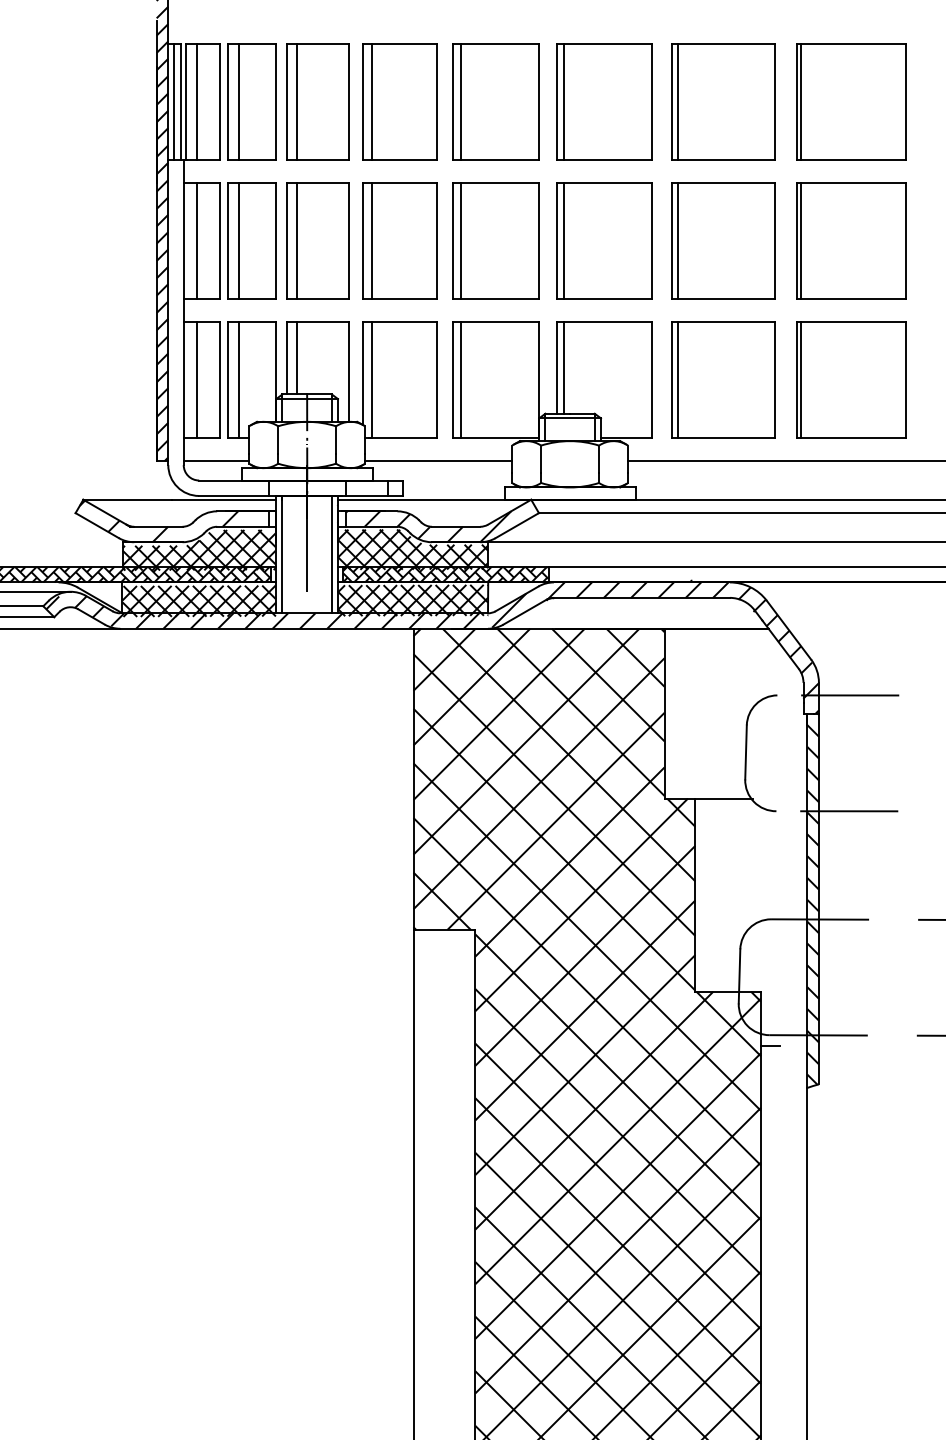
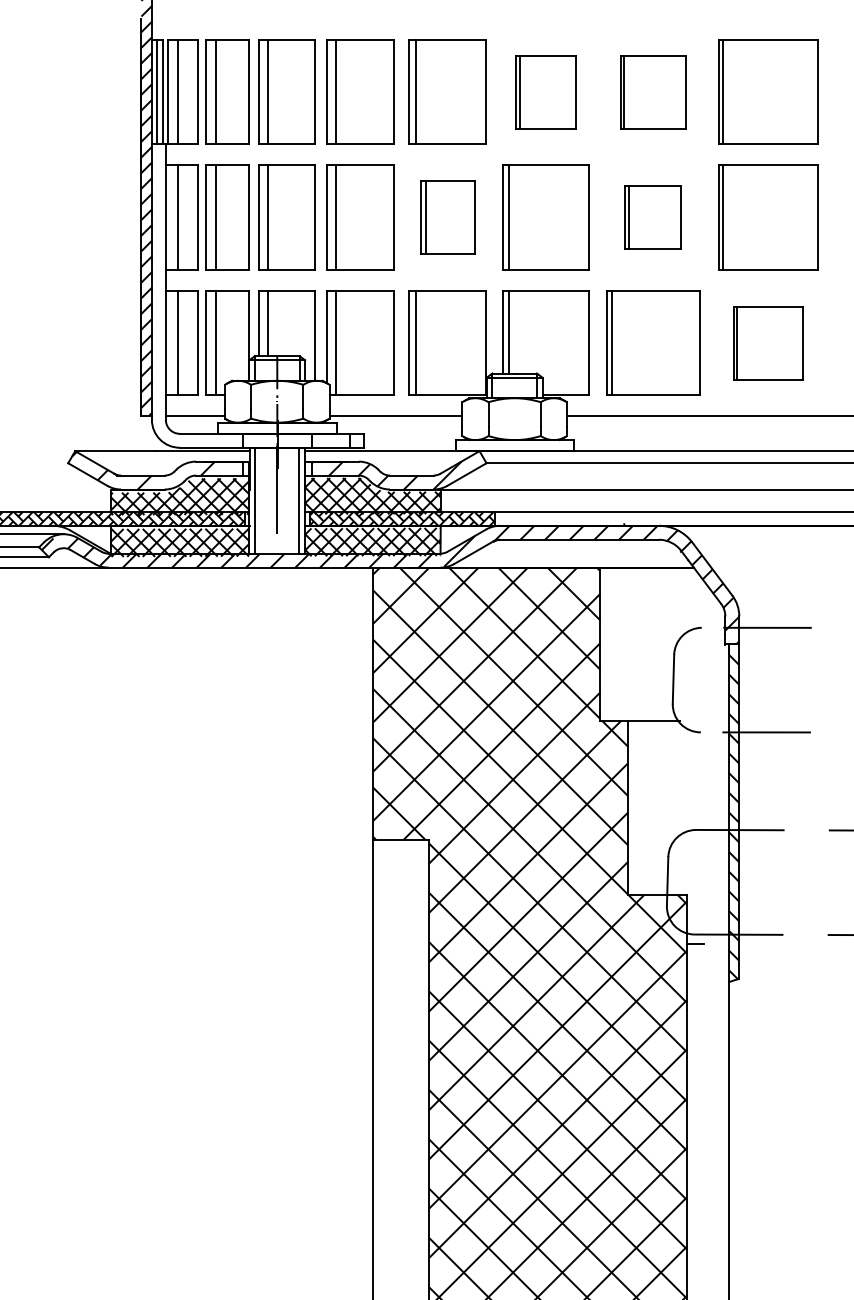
part: (604, 101) -> (545, 91), size x0.7
part: (723, 101) -> (653, 91), size x0.7
part: (495, 240) -> (447, 217), size x0.7
part: (723, 240) -> (653, 217), size x0.6
part: (851, 379) -> (768, 342), size x0.7

